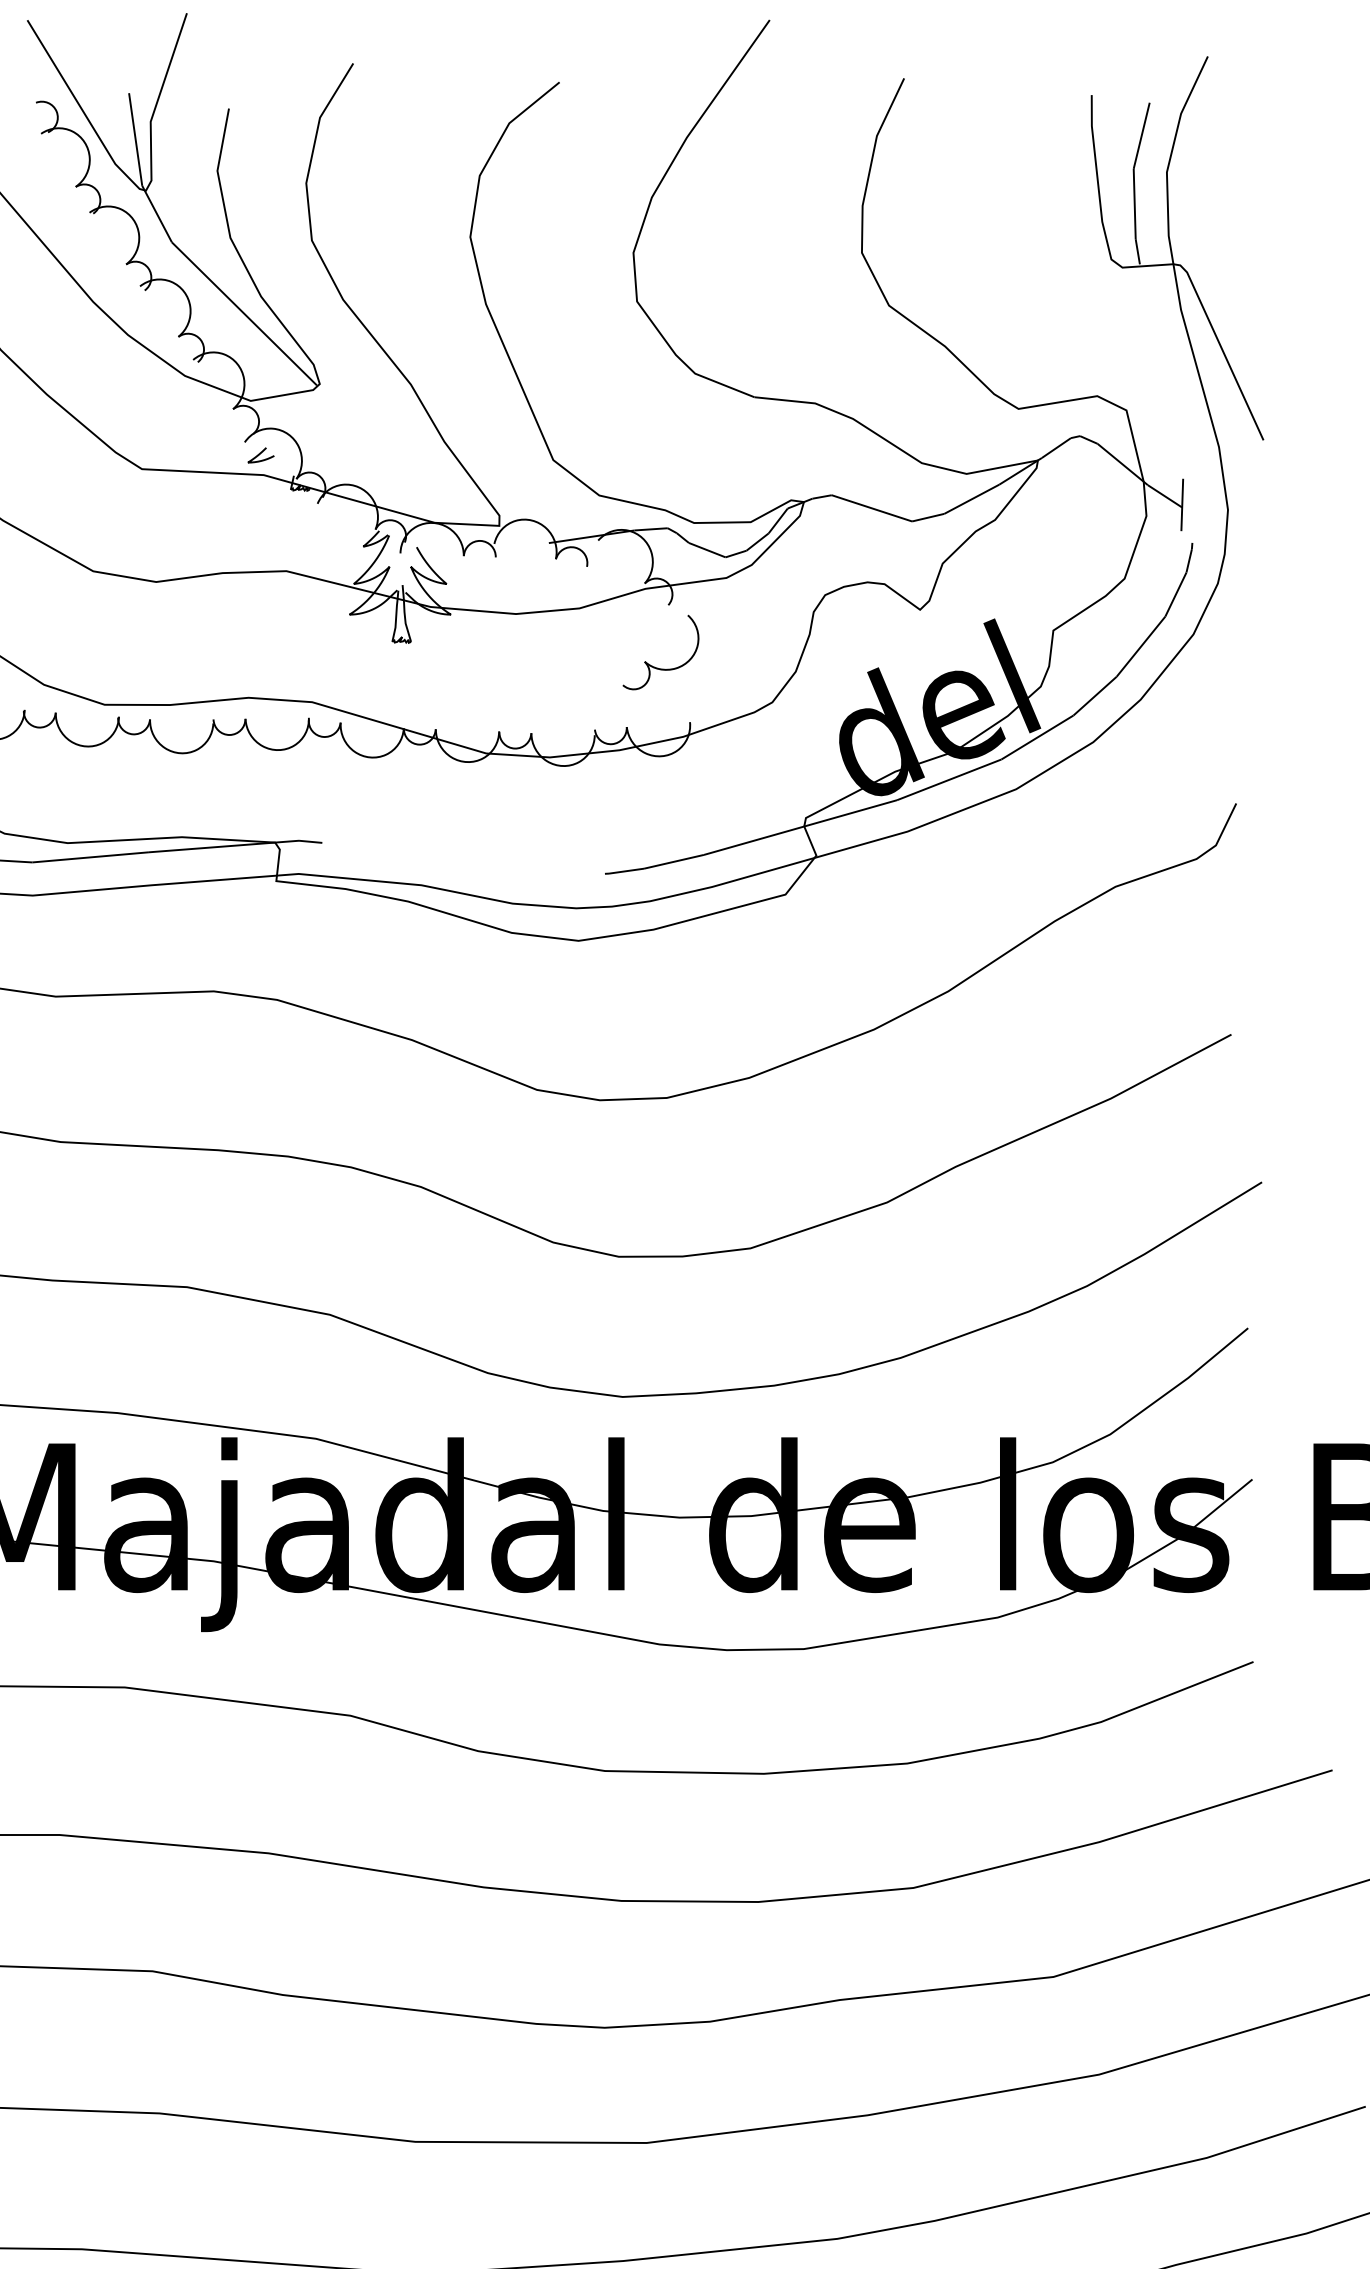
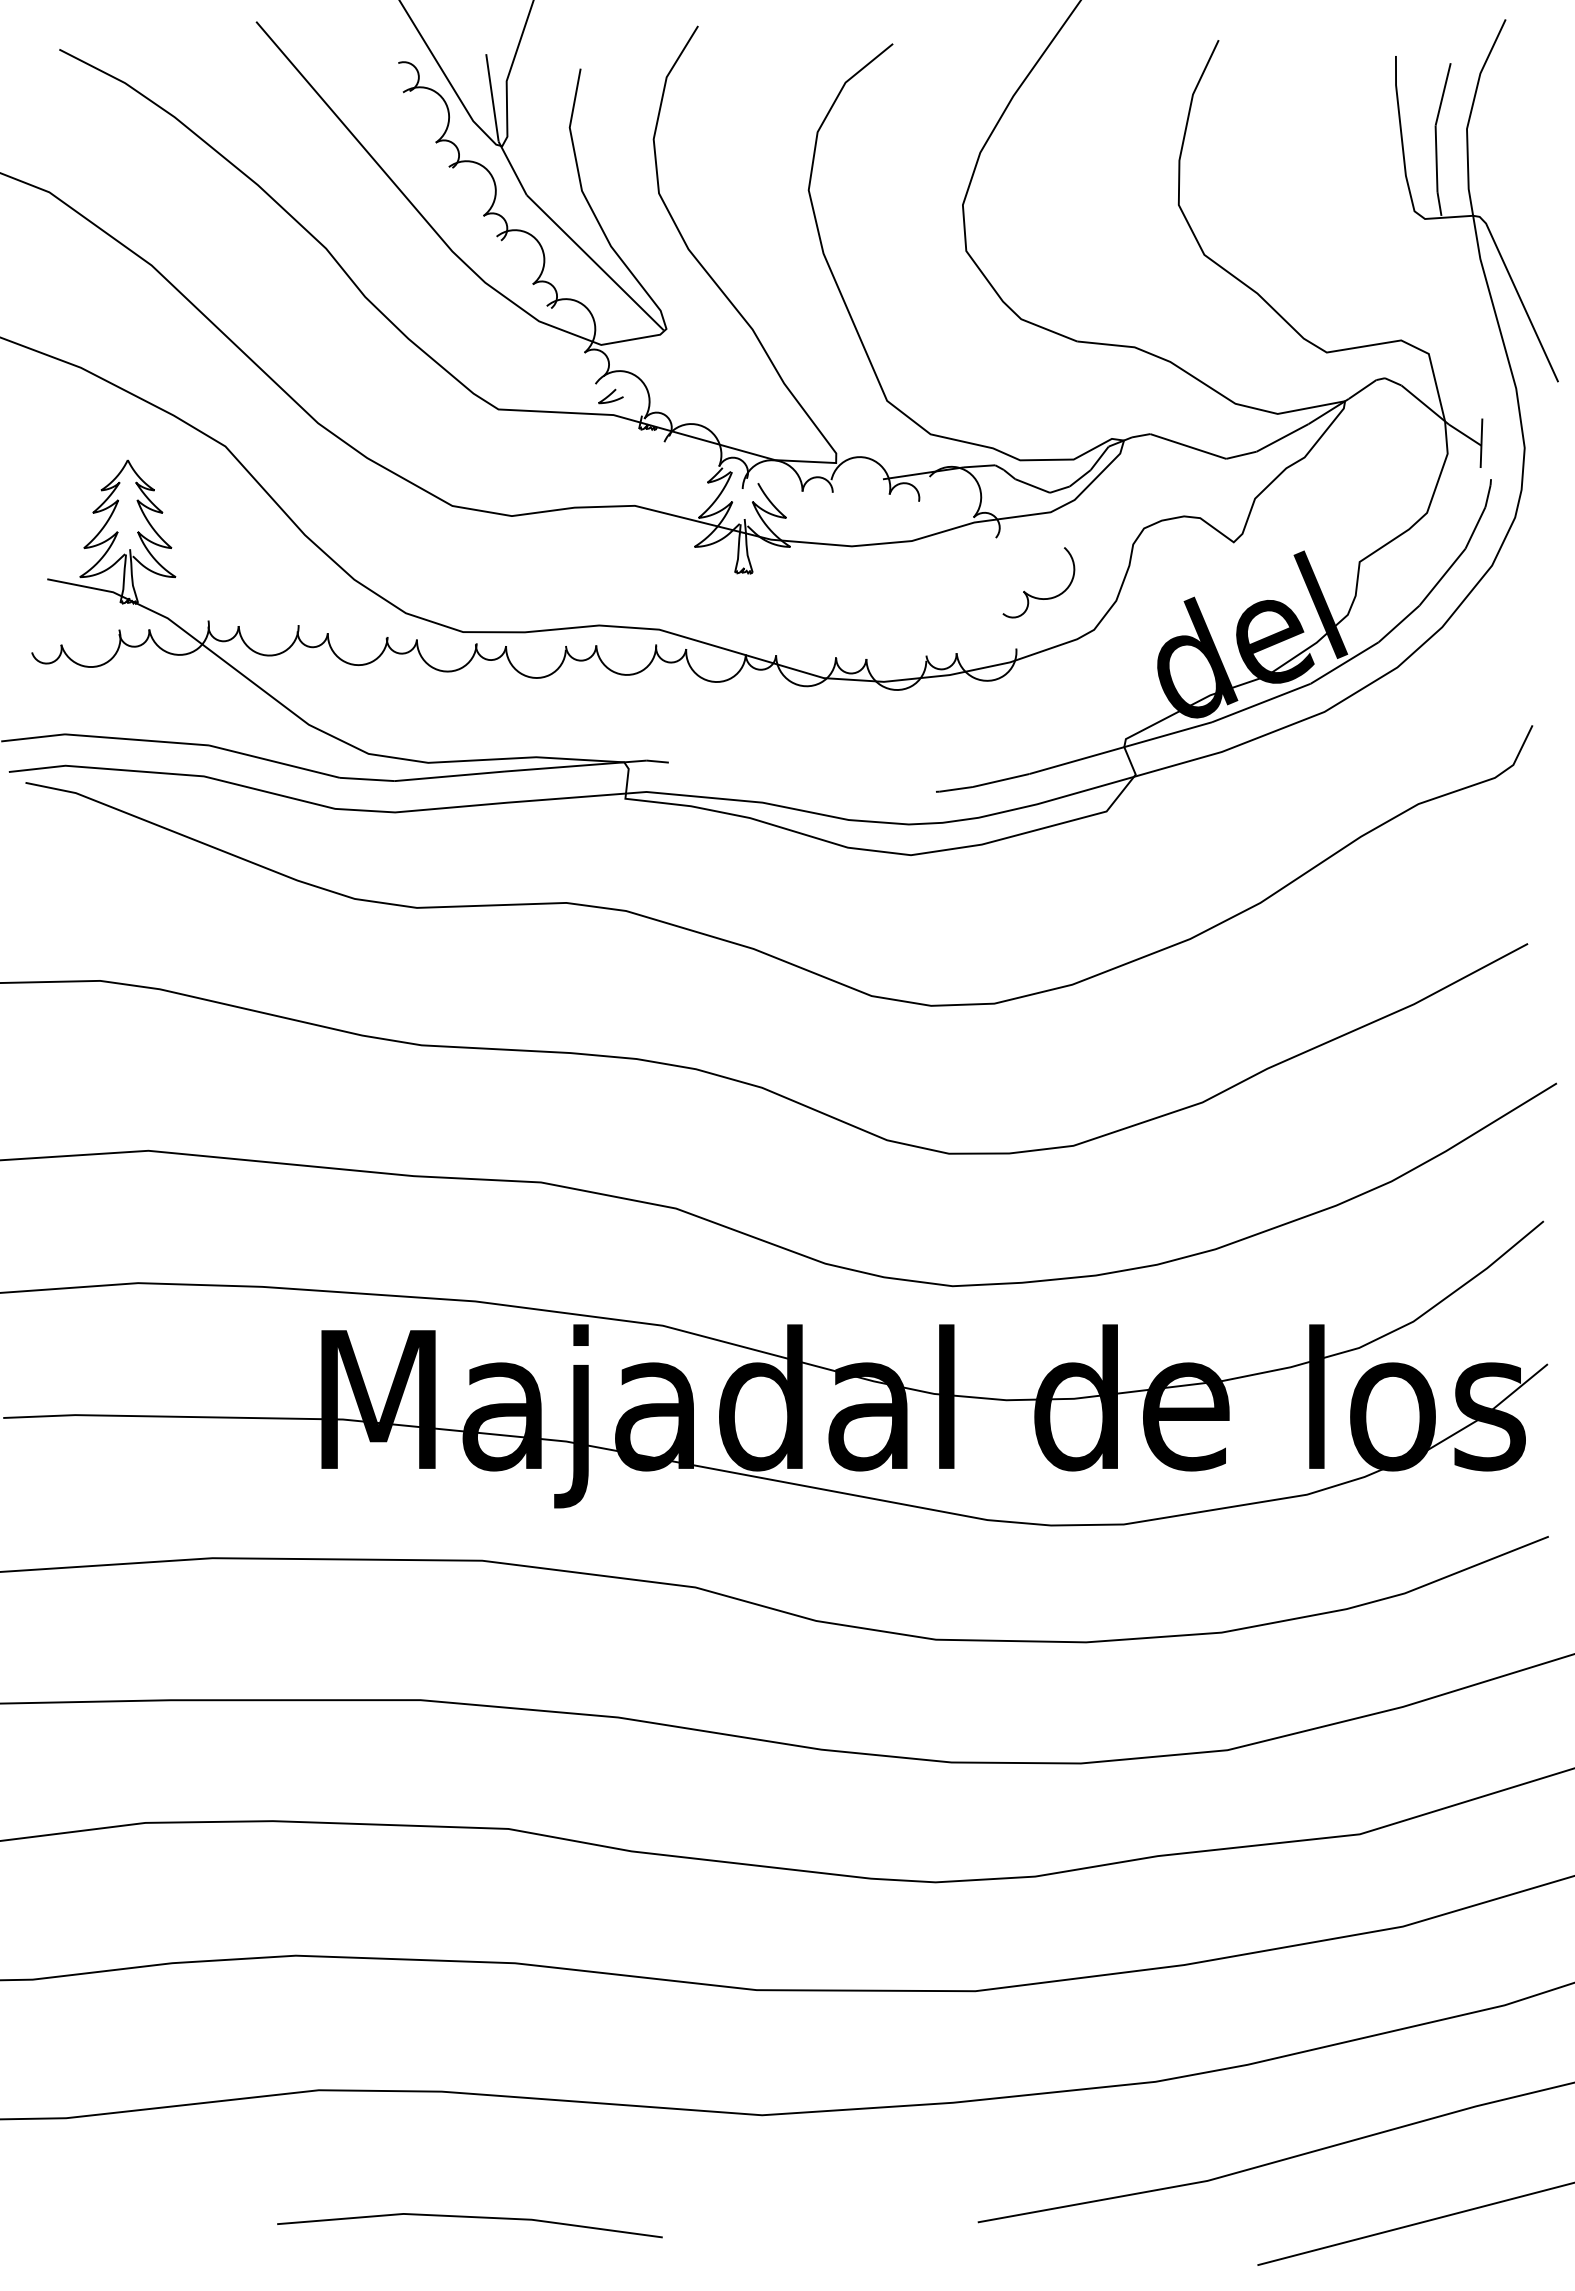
part: (654, 666) -> (1032, 595), moved

